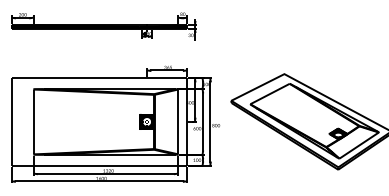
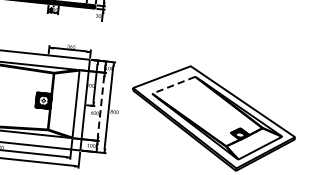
line: (269, 94) -> (173, 85), solid -> dashed
line: (202, 121) -> (101, 106), solid -> dashed

